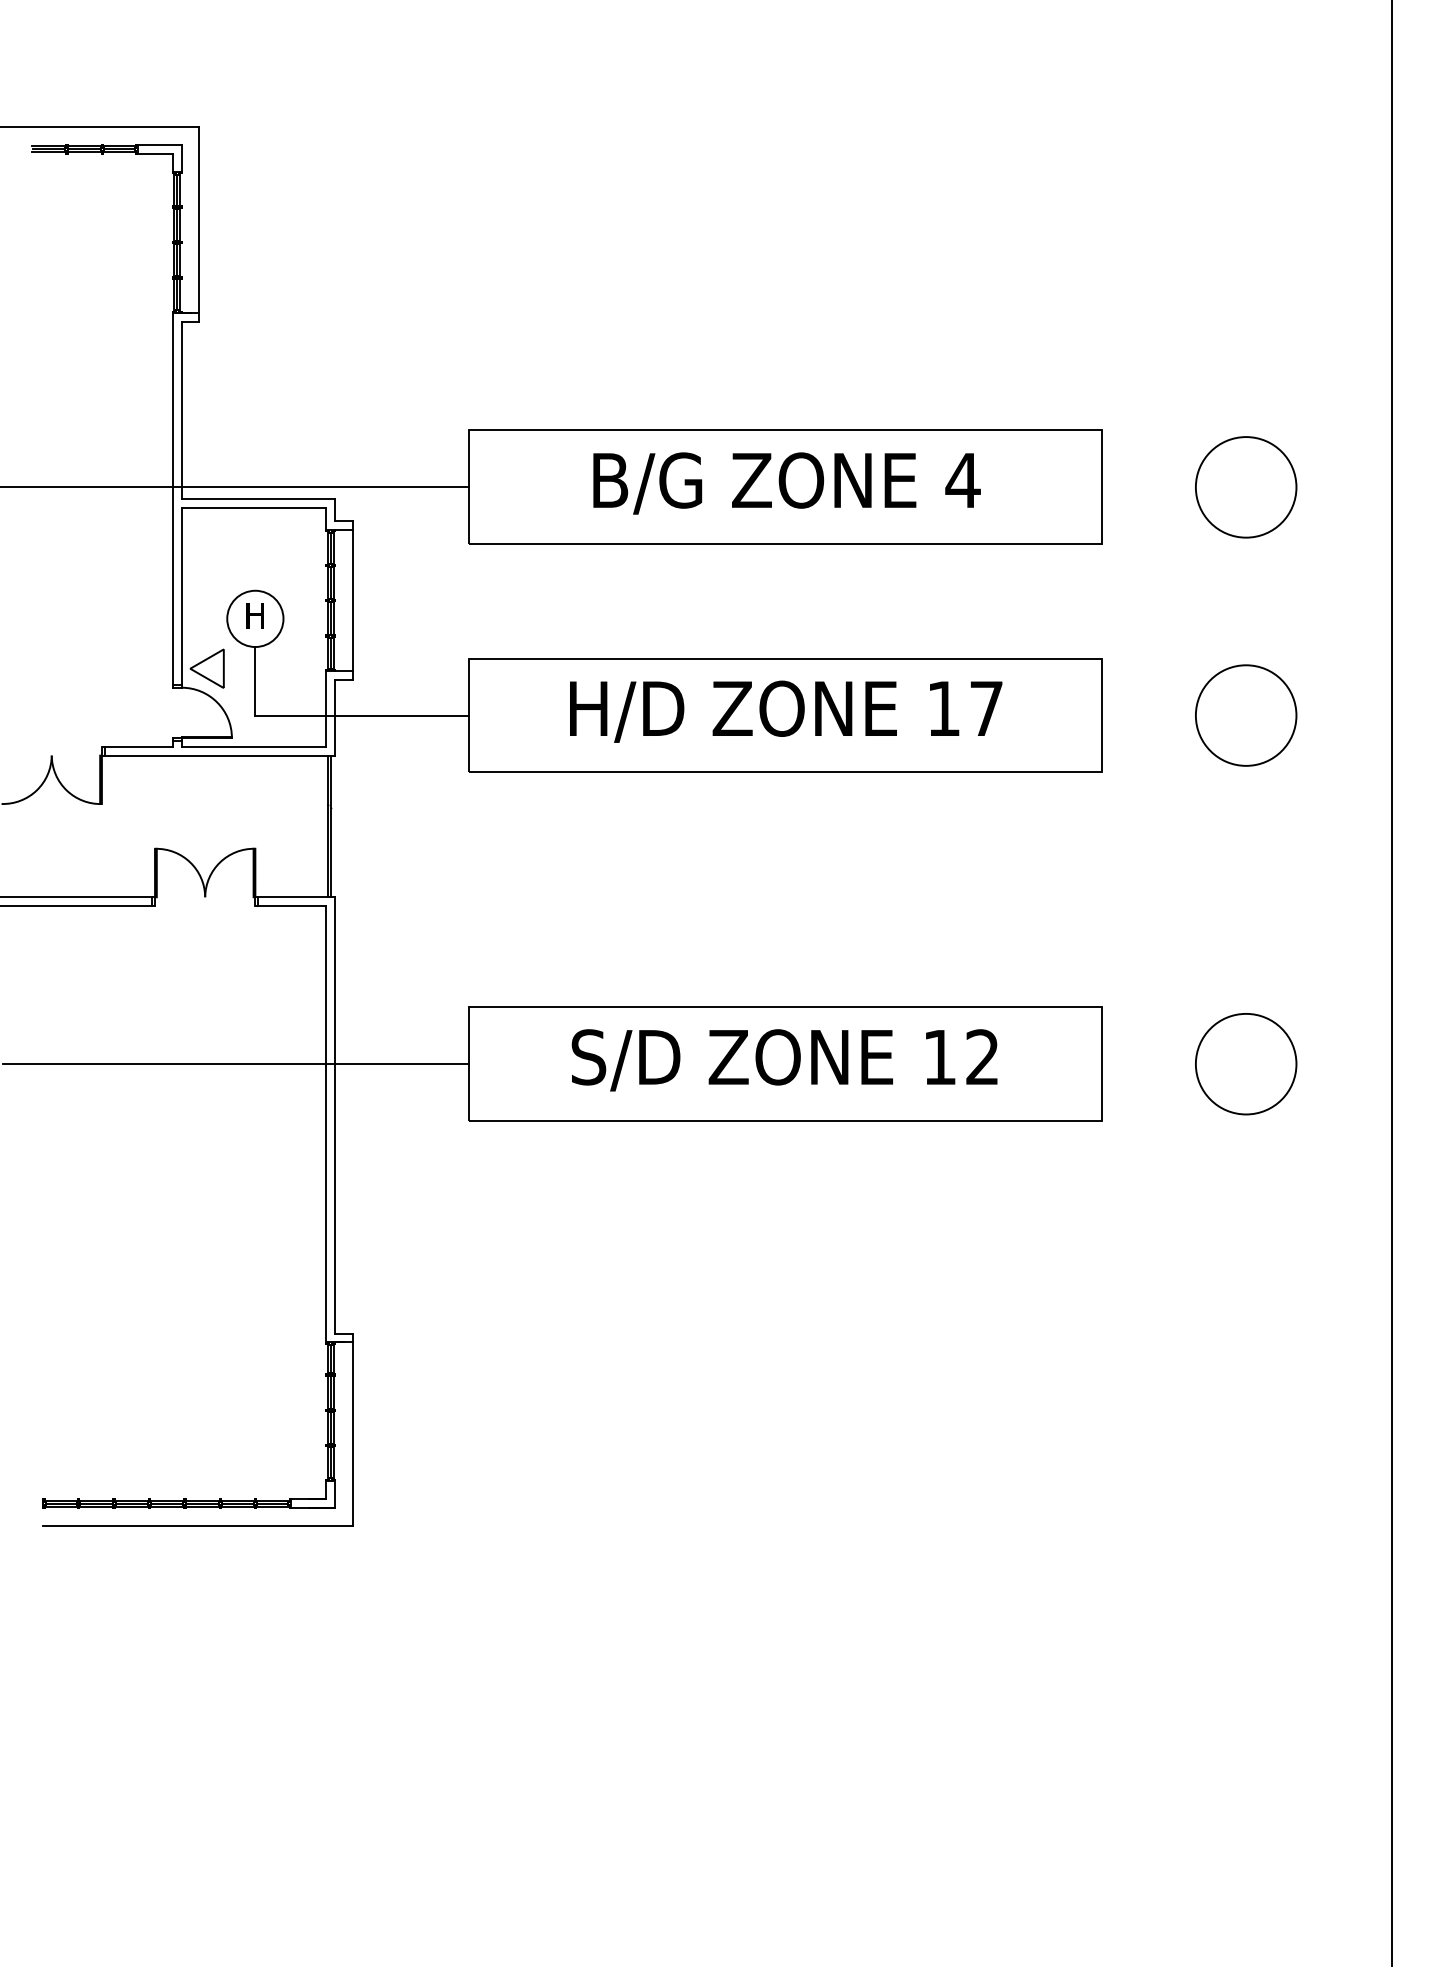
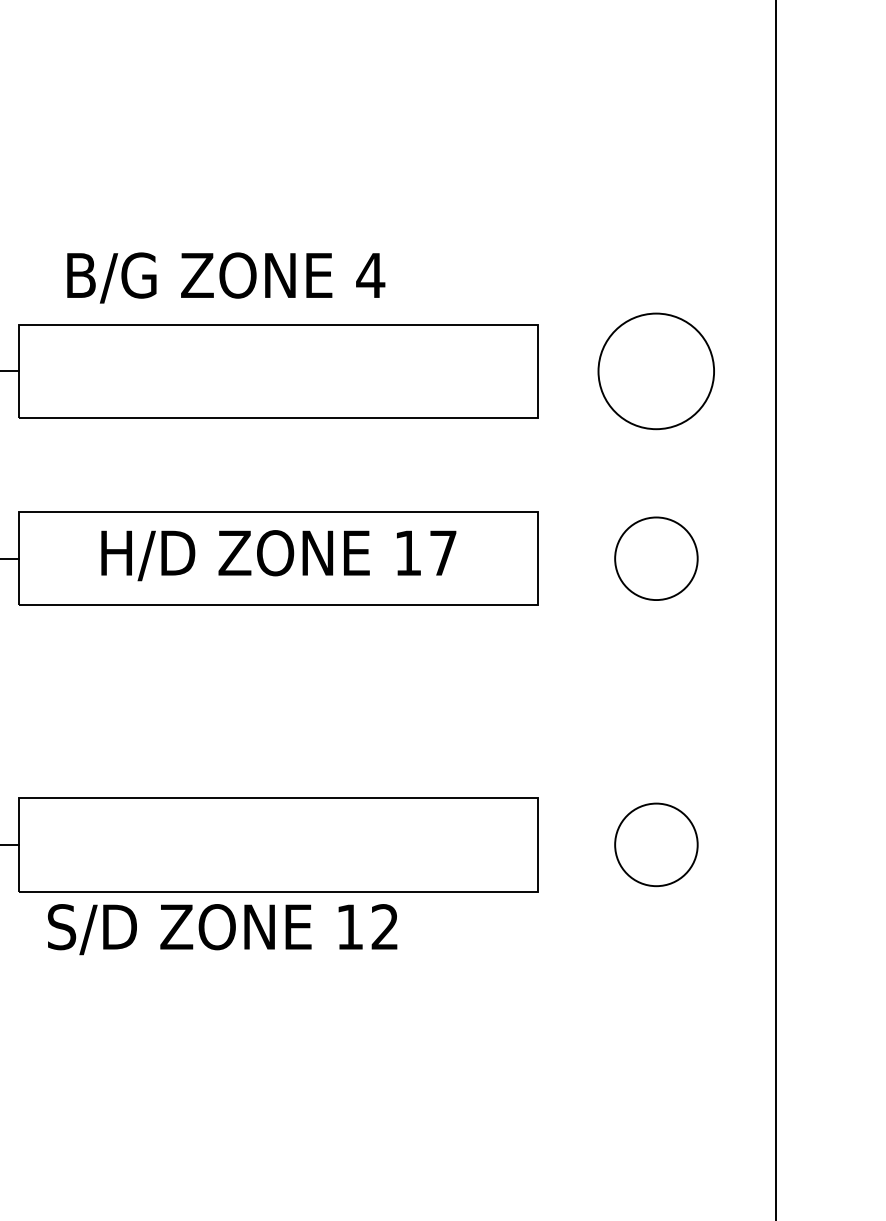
text: (786, 483) -> (225, 277), moved
circle: (1246, 487) -> (656, 371), size x1.4
text: (784, 1060) -> (222, 929), moved

